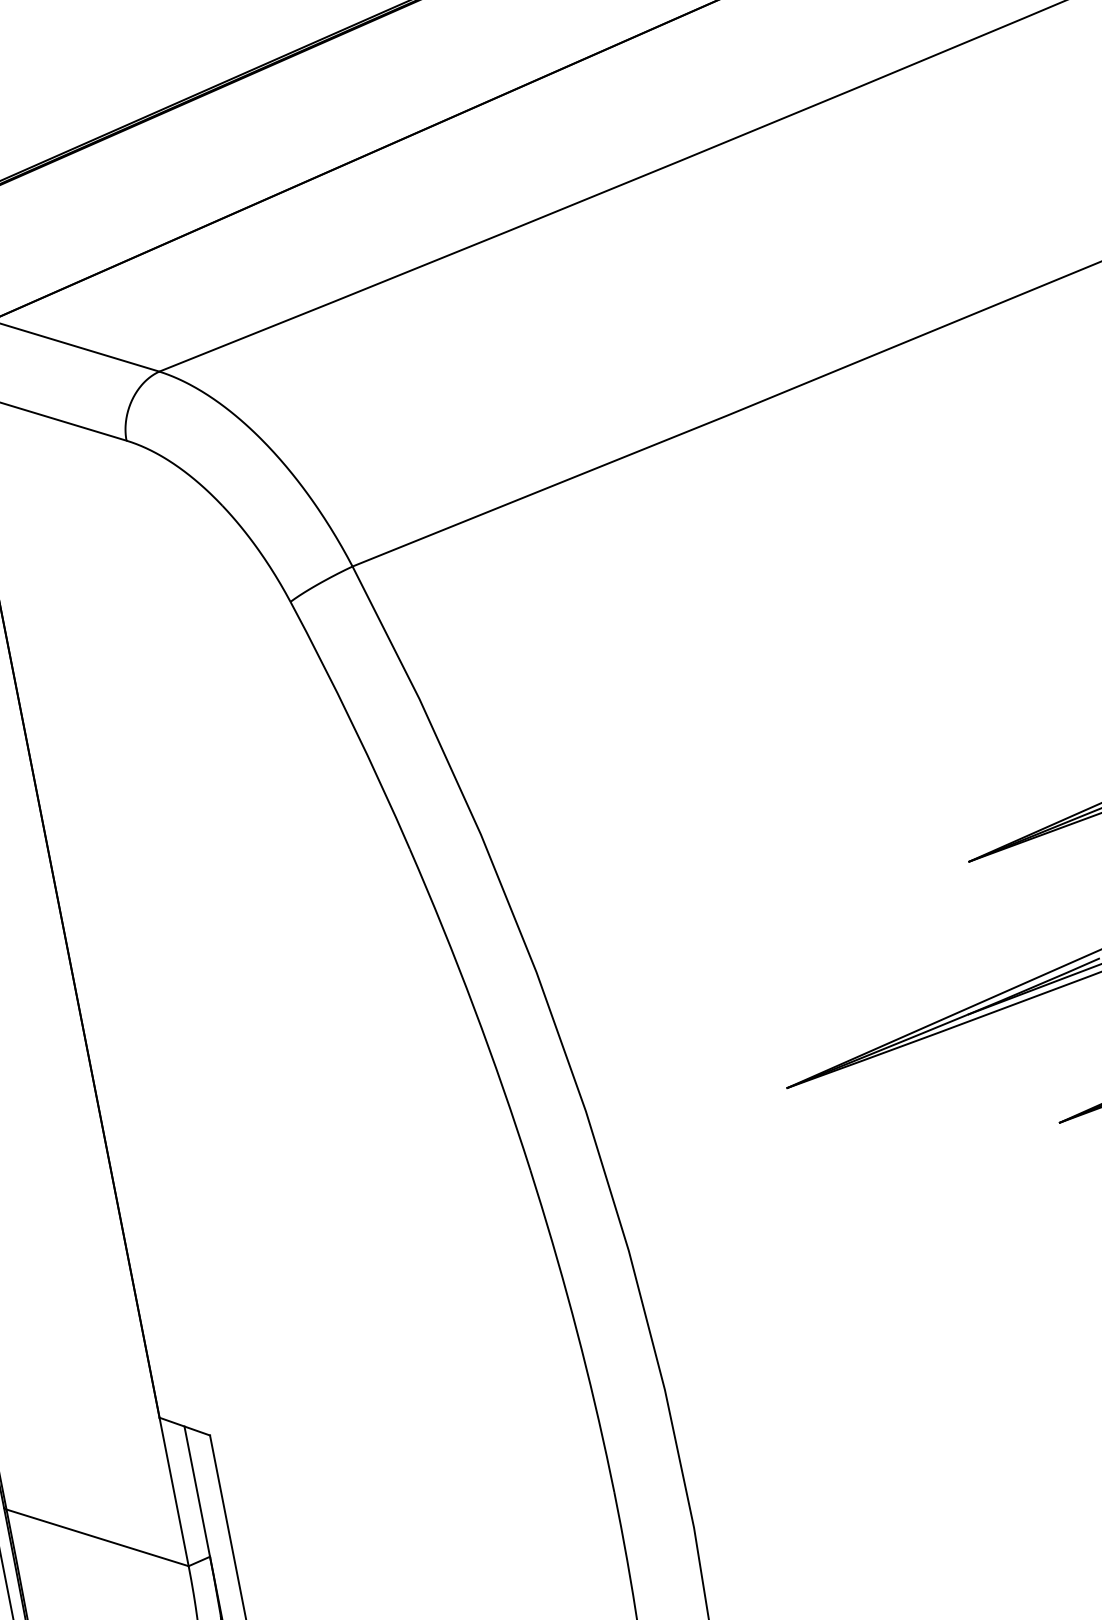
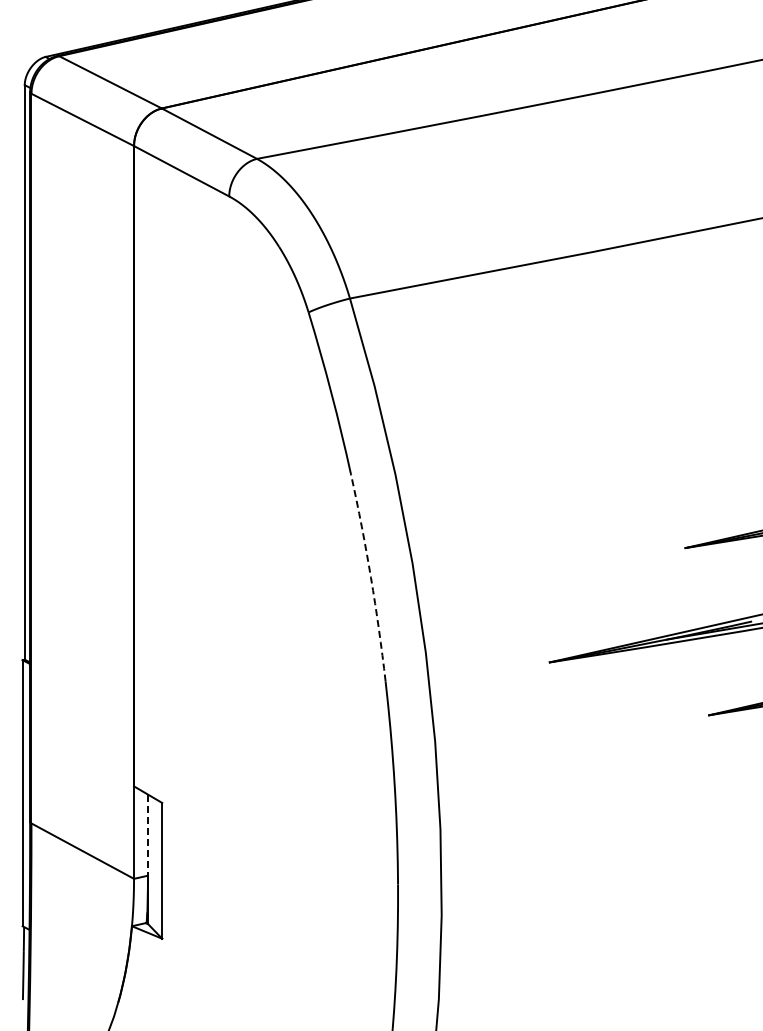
arc: (473, 1007) -> (370, 577), solid -> dashed
line: (196, 1492) -> (147, 835), solid -> dashed

